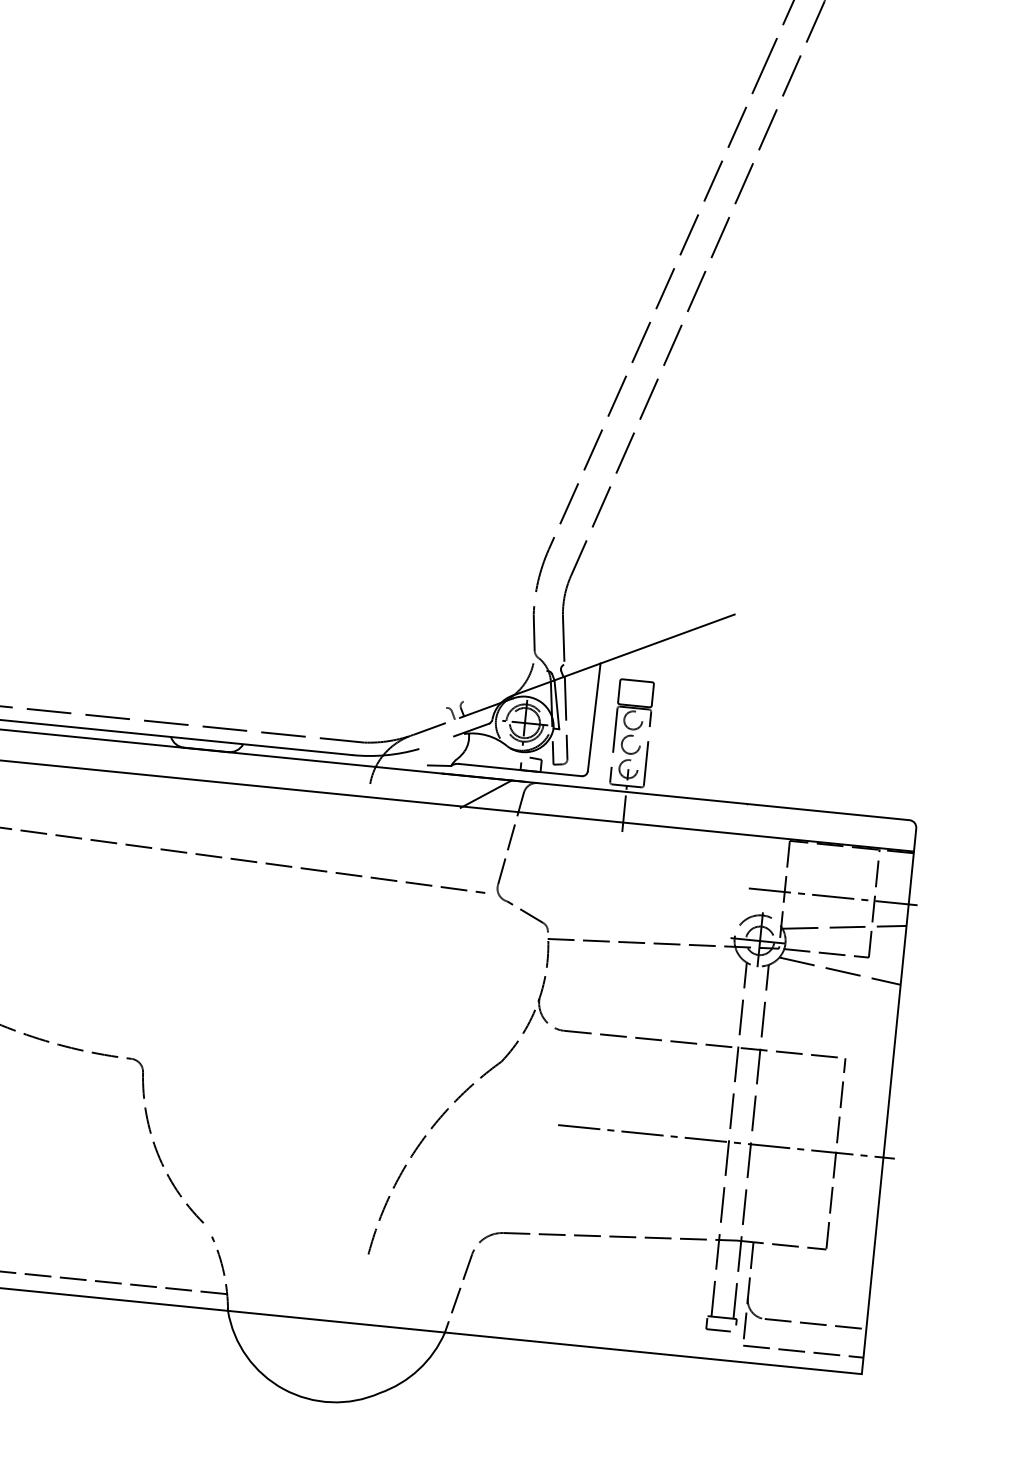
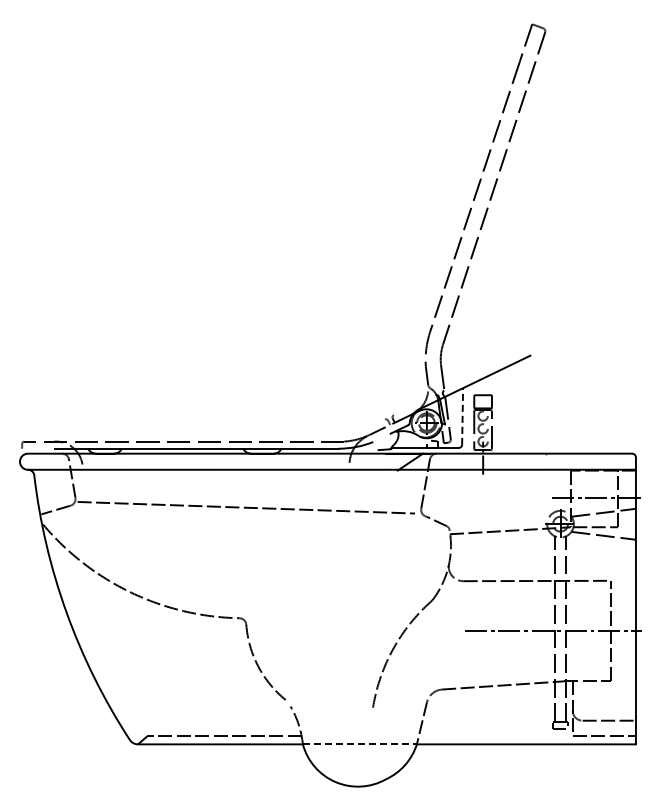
line: (594, 717) -> (462, 416), solid -> dashed
line: (337, 1322) -> (360, 744), solid -> dashed

